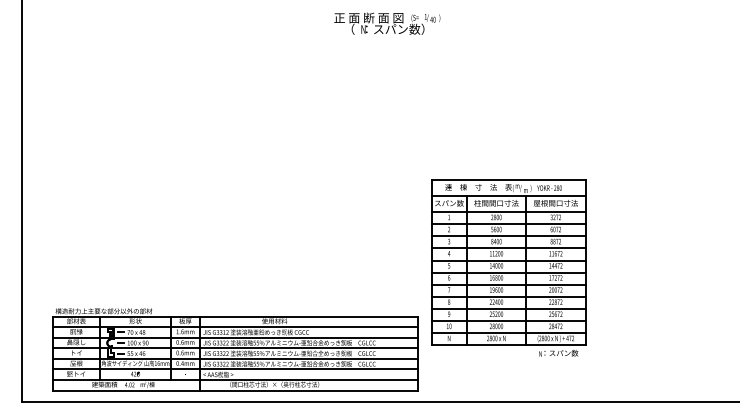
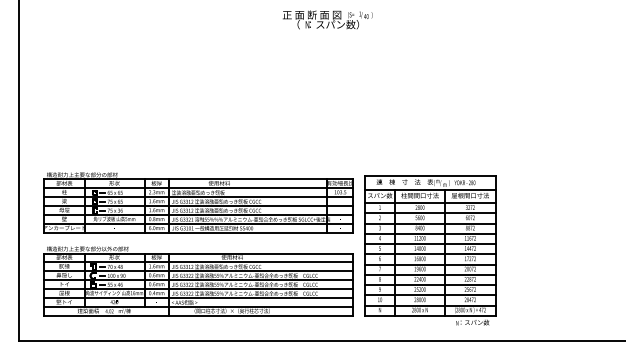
part: (234, 240) -> (198, 203), added
part: (508, 267) -> (430, 250), moved
part: (235, 349) -> (199, 281), moved

